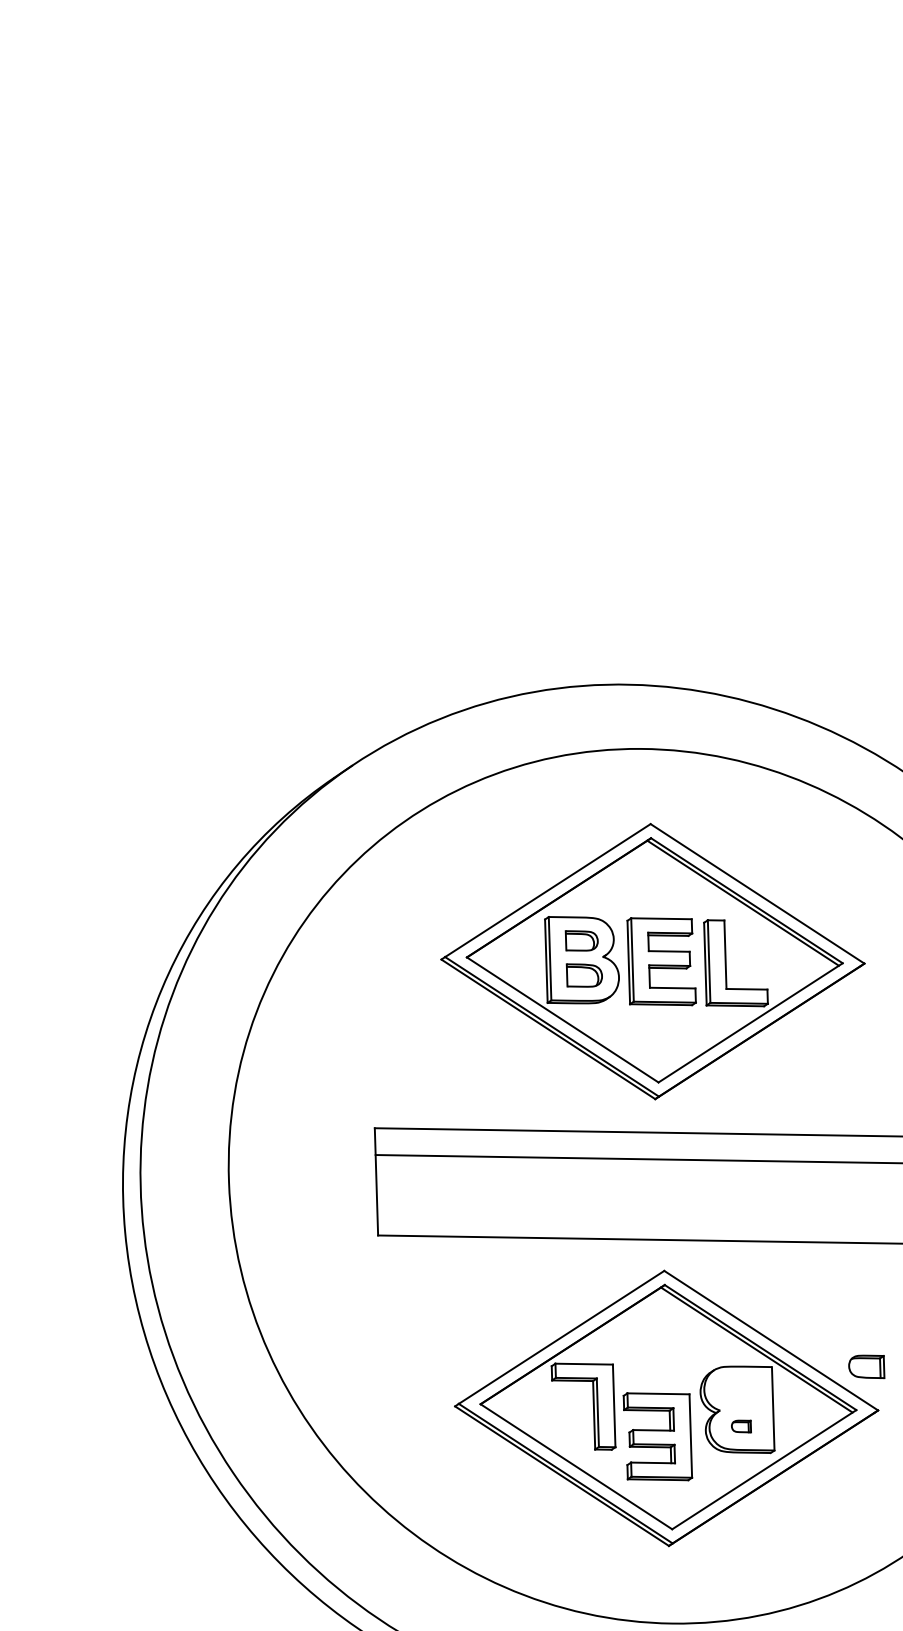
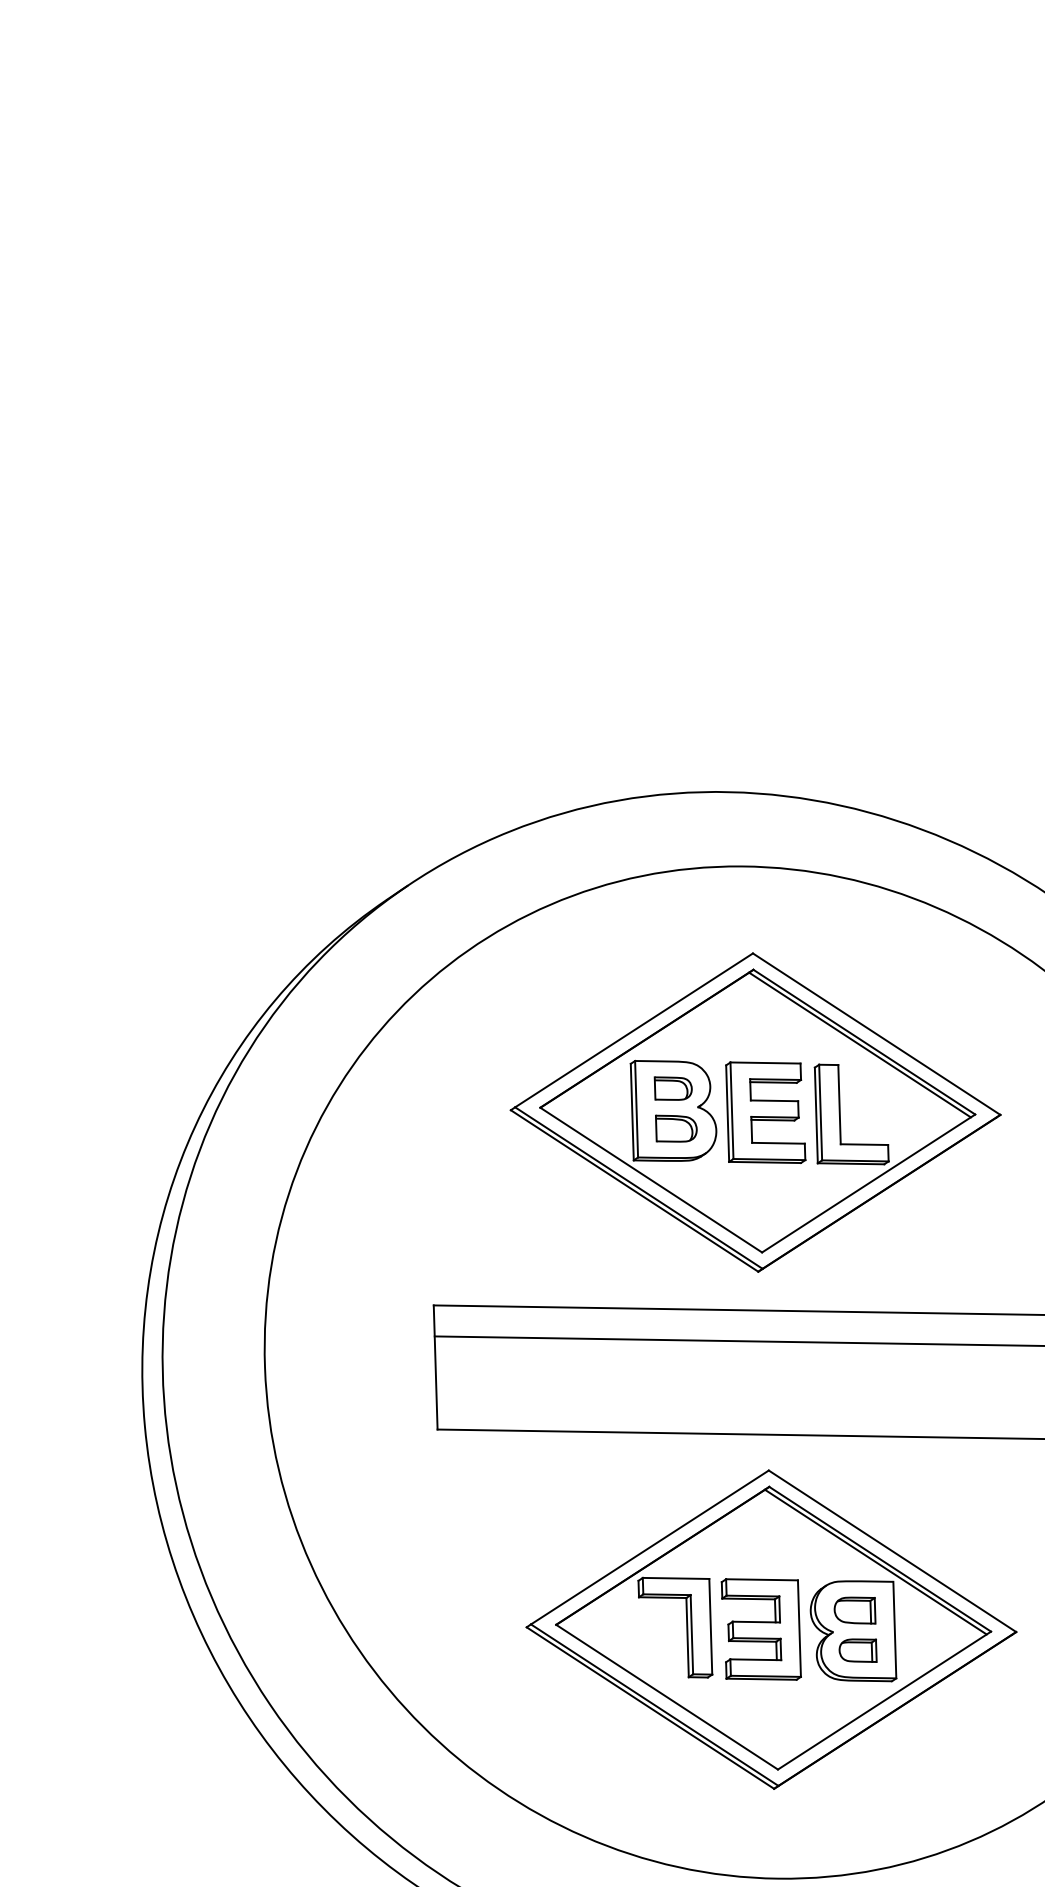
part: (866, 1366) -> (854, 1610), moved
part: (740, 1426) -> (857, 1650), size x1.67
part: (657, 1436) -> (760, 1629), moved

